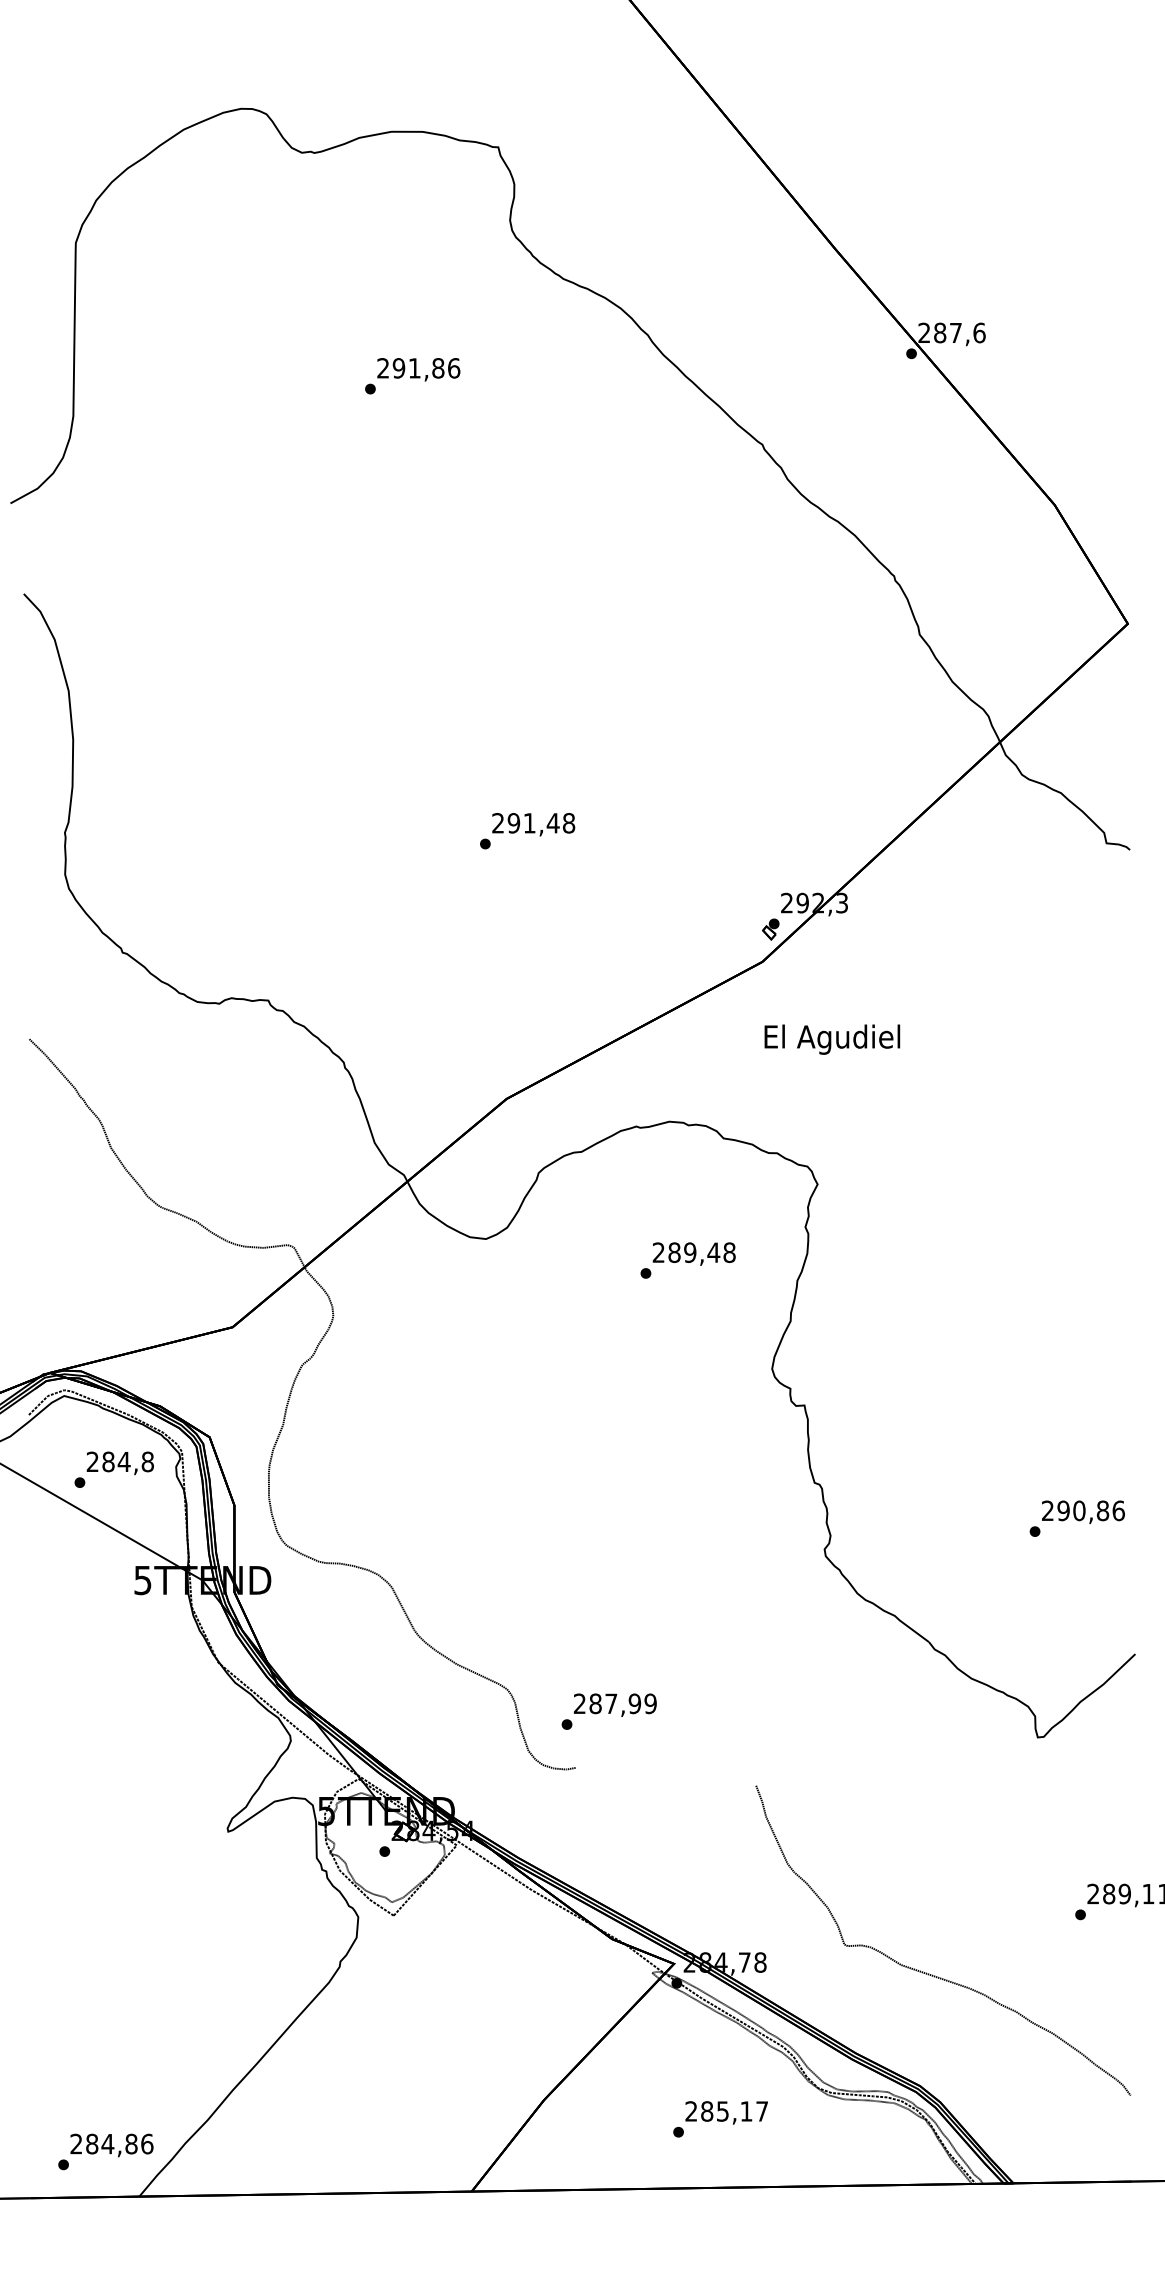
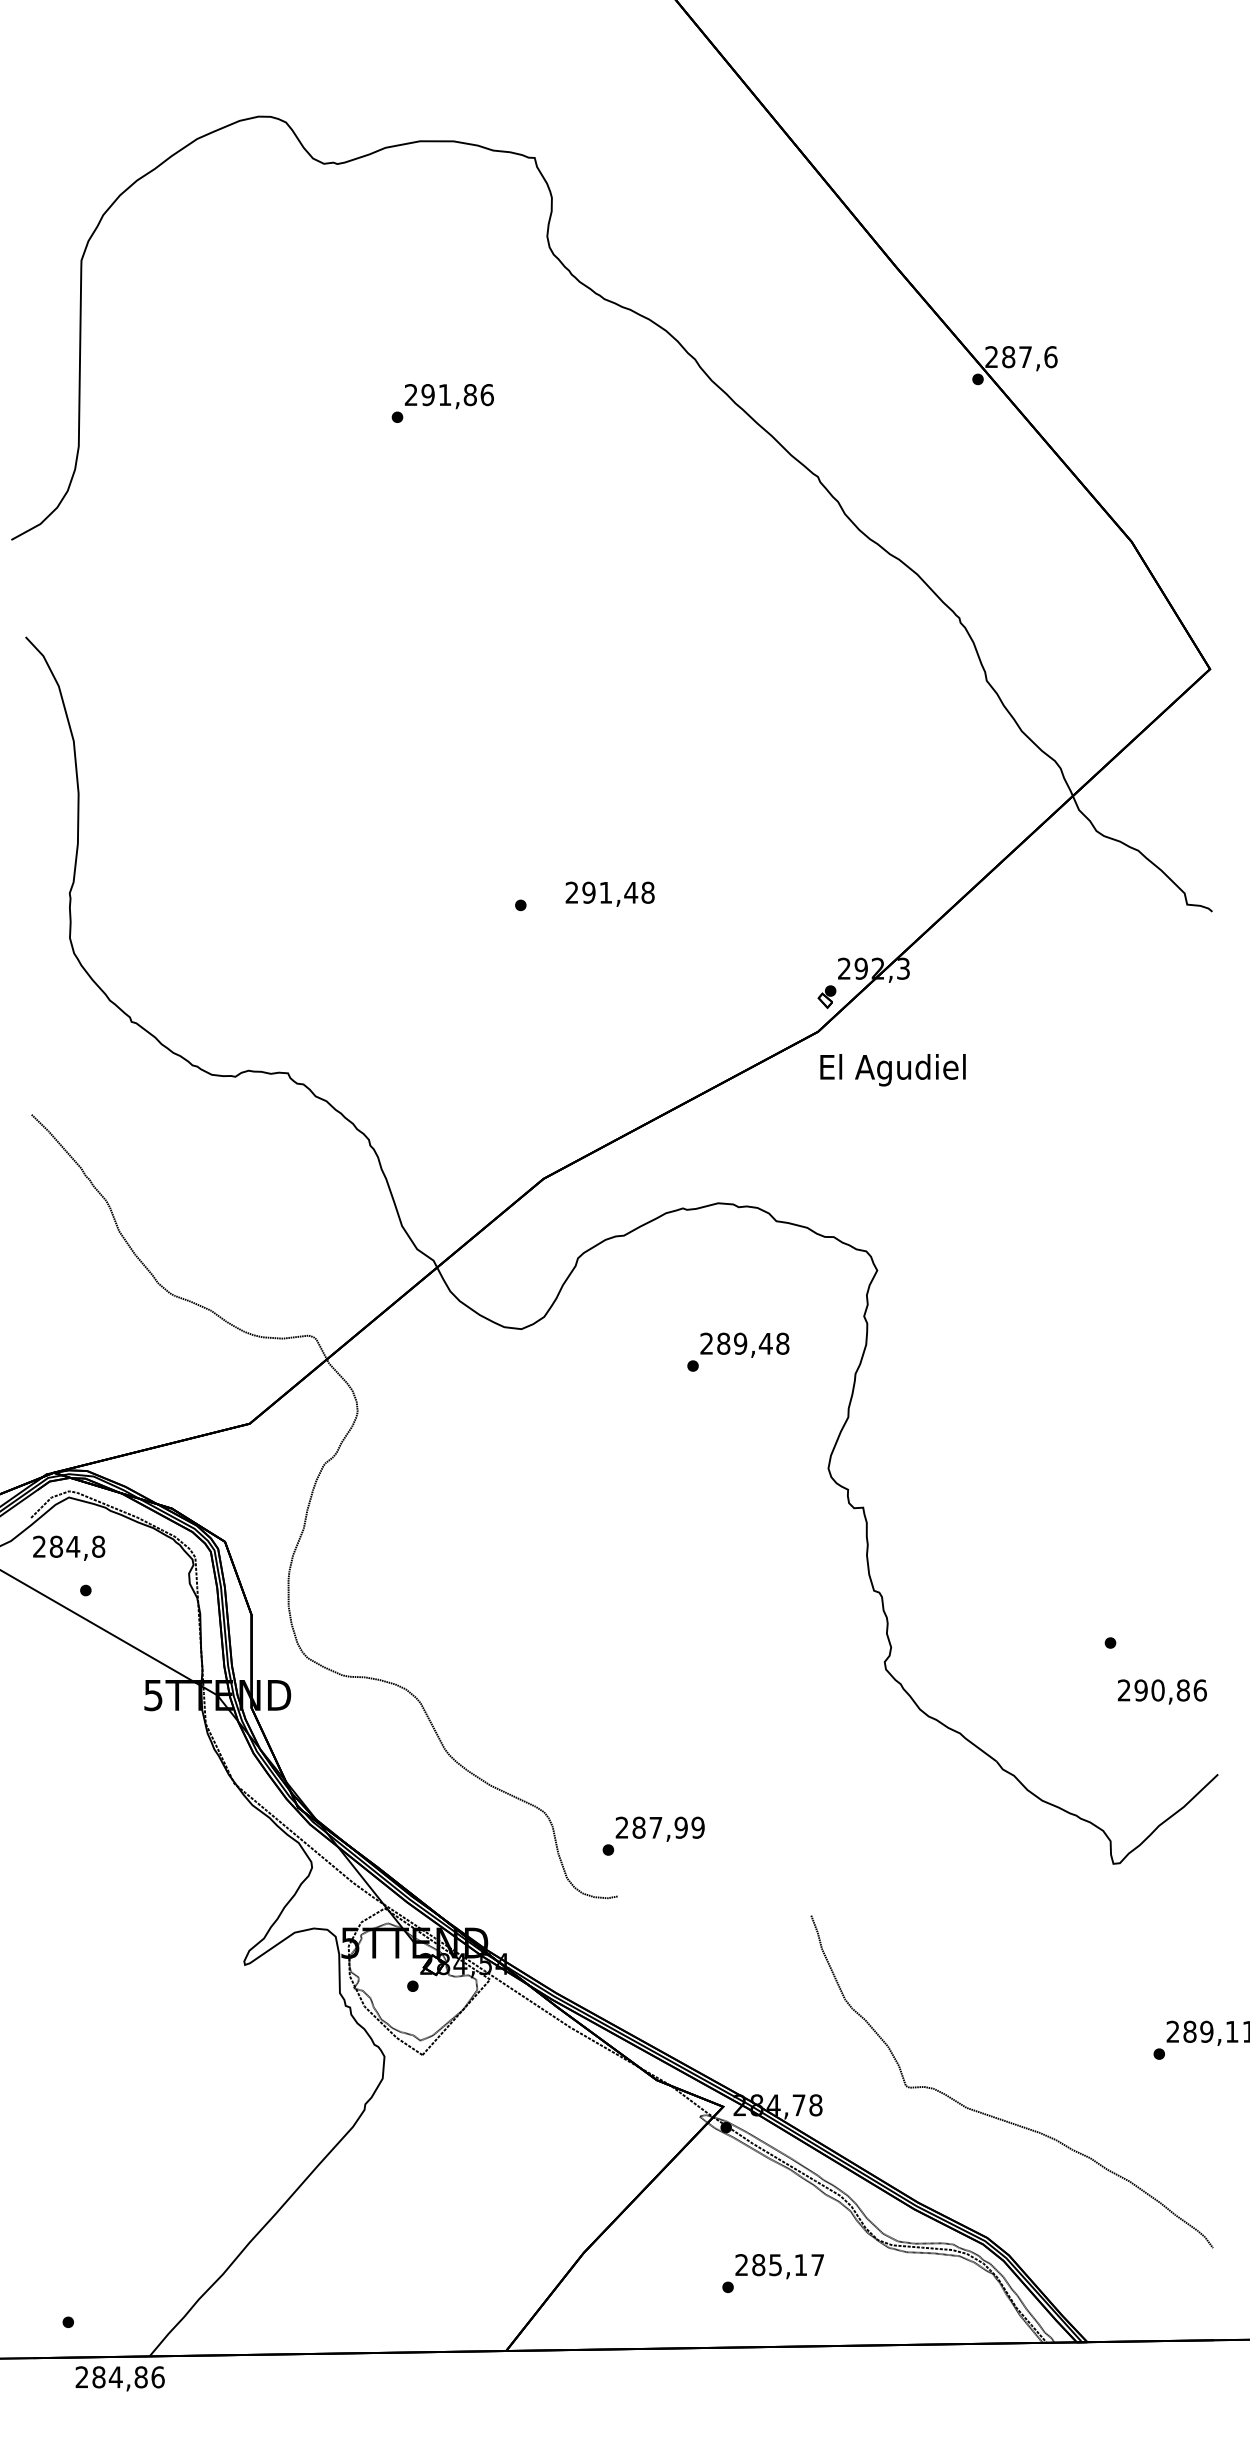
text: (533, 824) -> (609, 894), moved
text: (832, 1039) -> (893, 1070), moved
text: (119, 1463) -> (68, 1548), moved
text: (1083, 1511) -> (1162, 1691), moved
text: (111, 2145) -> (119, 2378), moved

